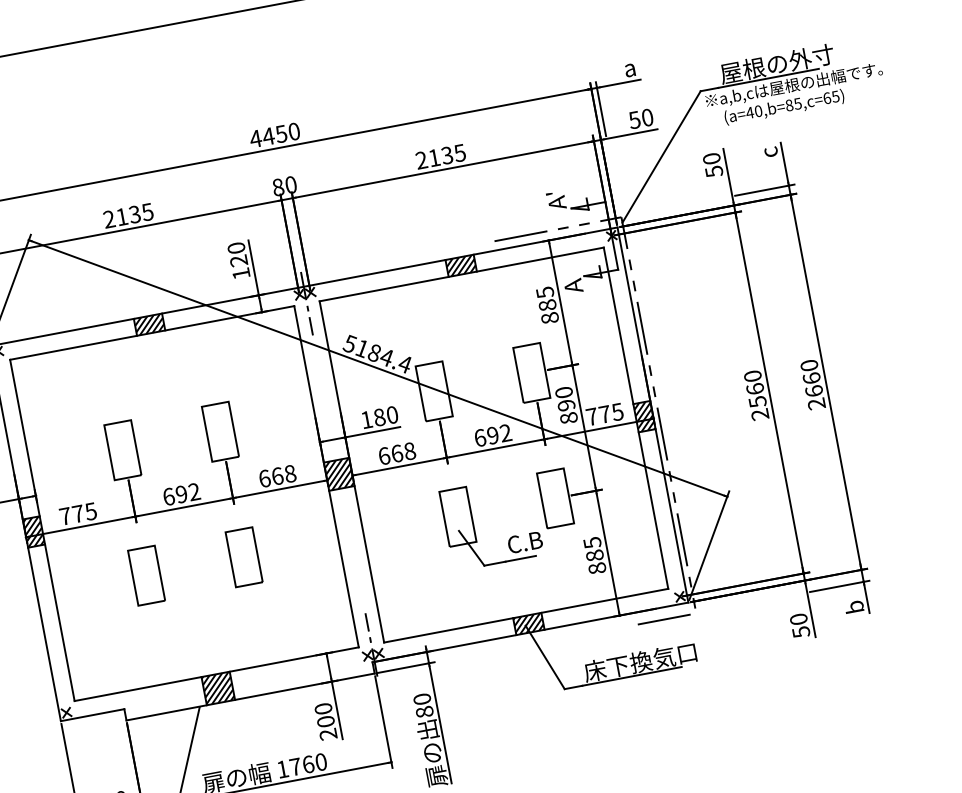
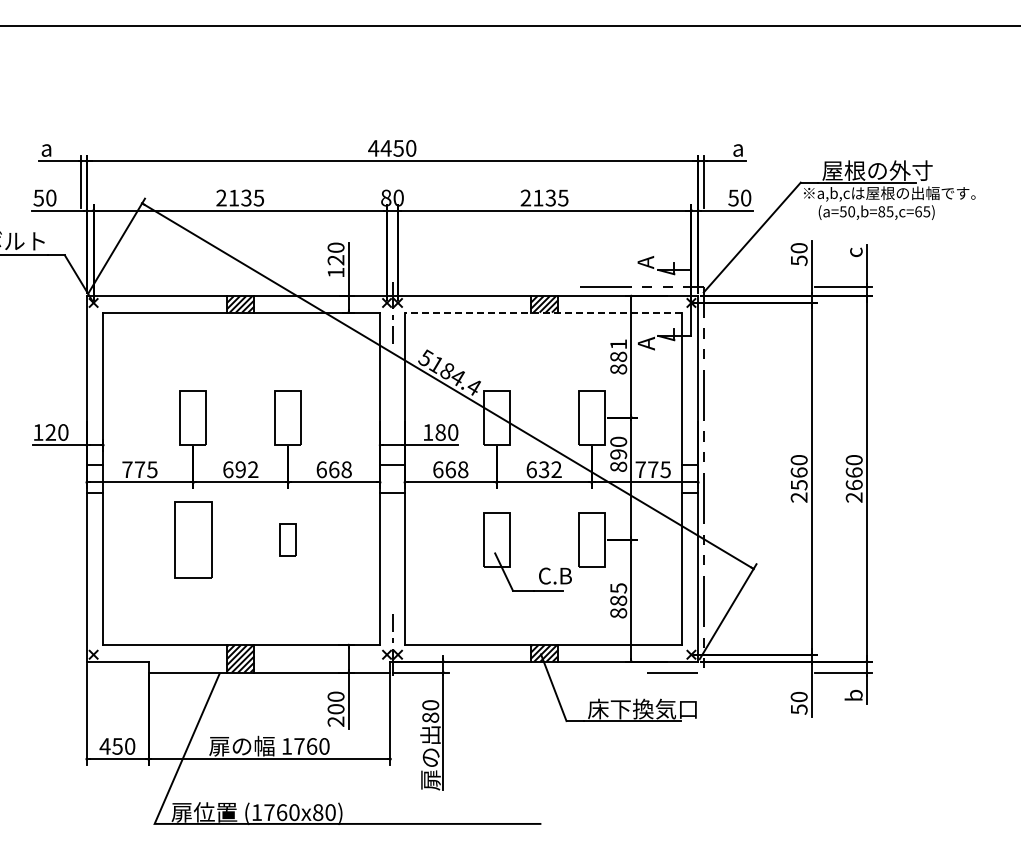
text: (749, 112) -> (842, 211), (a=40,b=85,c=65) -> (a=50,b=85,c=65)
text: (548, 194) -> (639, 252), A' -> A
line: (460, 274) -> (542, 312), solid -> dashed
text: (545, 292) -> (618, 344), 885 -> 881
hatch: (643, 416) -> (689, 478), removed
text: (493, 435) -> (544, 469), 692 -> 632
hatch: (339, 473) -> (392, 478), removed
hatch: (33, 531) -> (94, 478), removed
part: (243, 556) -> (287, 539), size x0.6
part: (145, 575) -> (192, 539), size x1.4

